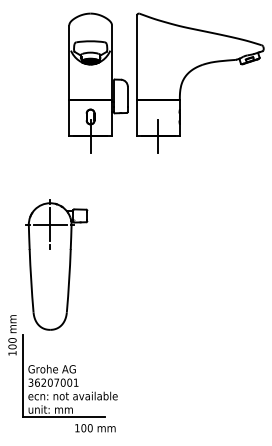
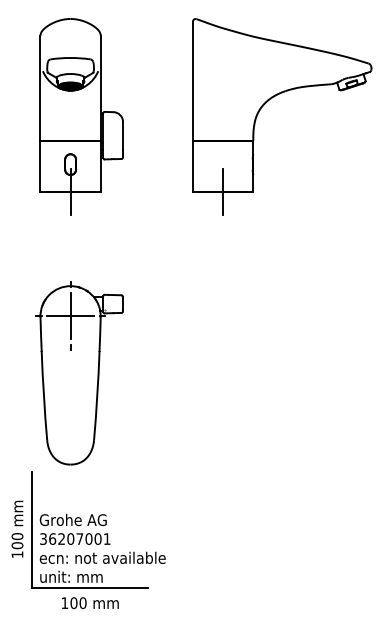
part: (98, 82) -> (81, 116), moved
text: (12, 334) -> (17, 528), moved
text: (95, 428) -> (90, 603), moved

